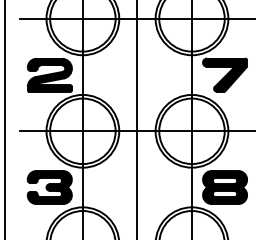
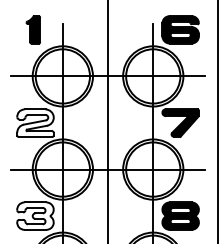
fill: (49, 74) -> (35, 122), removed
fill: (49, 186) -> (35, 215), removed

